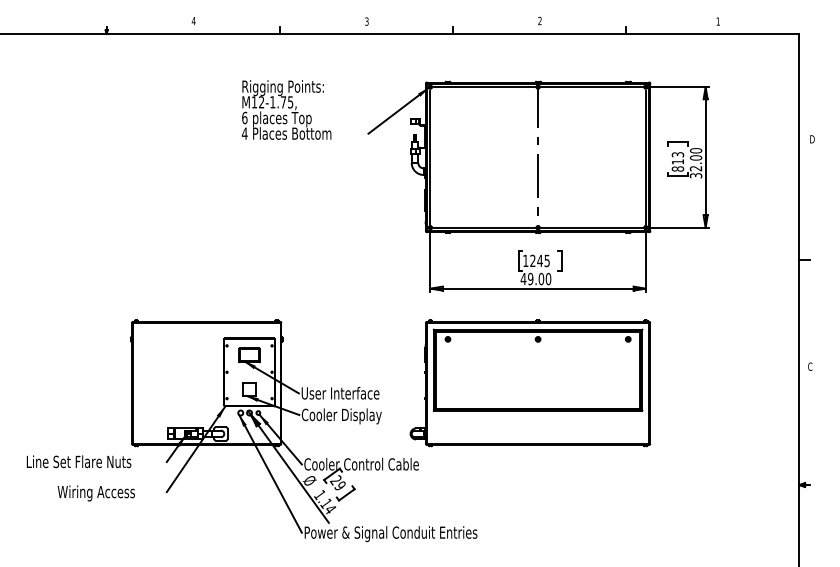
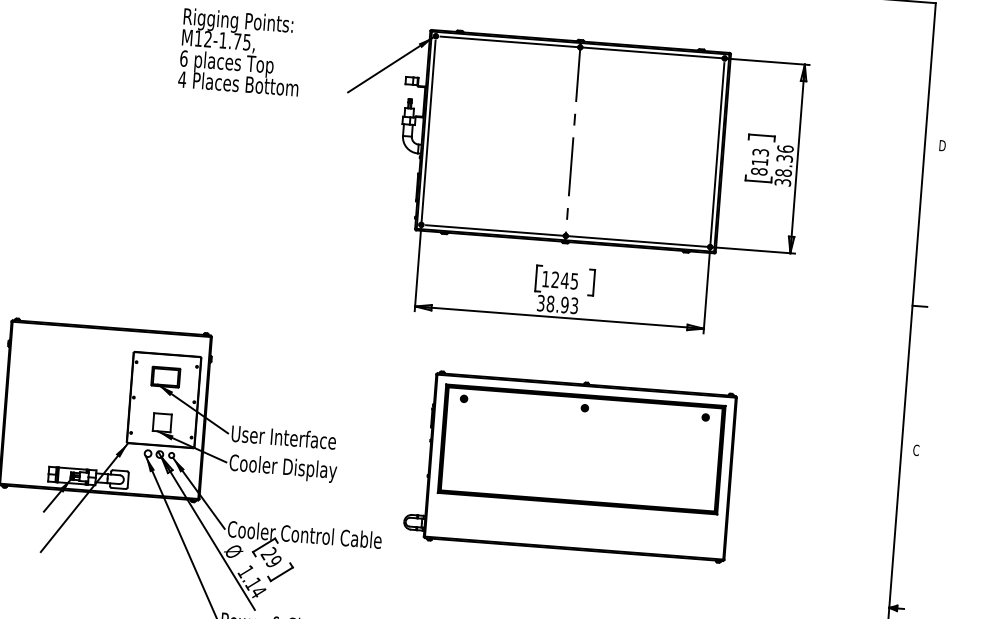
text: (696, 159) -> (785, 160), 32.00 -> 38.36
text: (535, 278) -> (557, 303), 49.00 -> 38.93
part: (530, 383) -> (570, 466), moved

